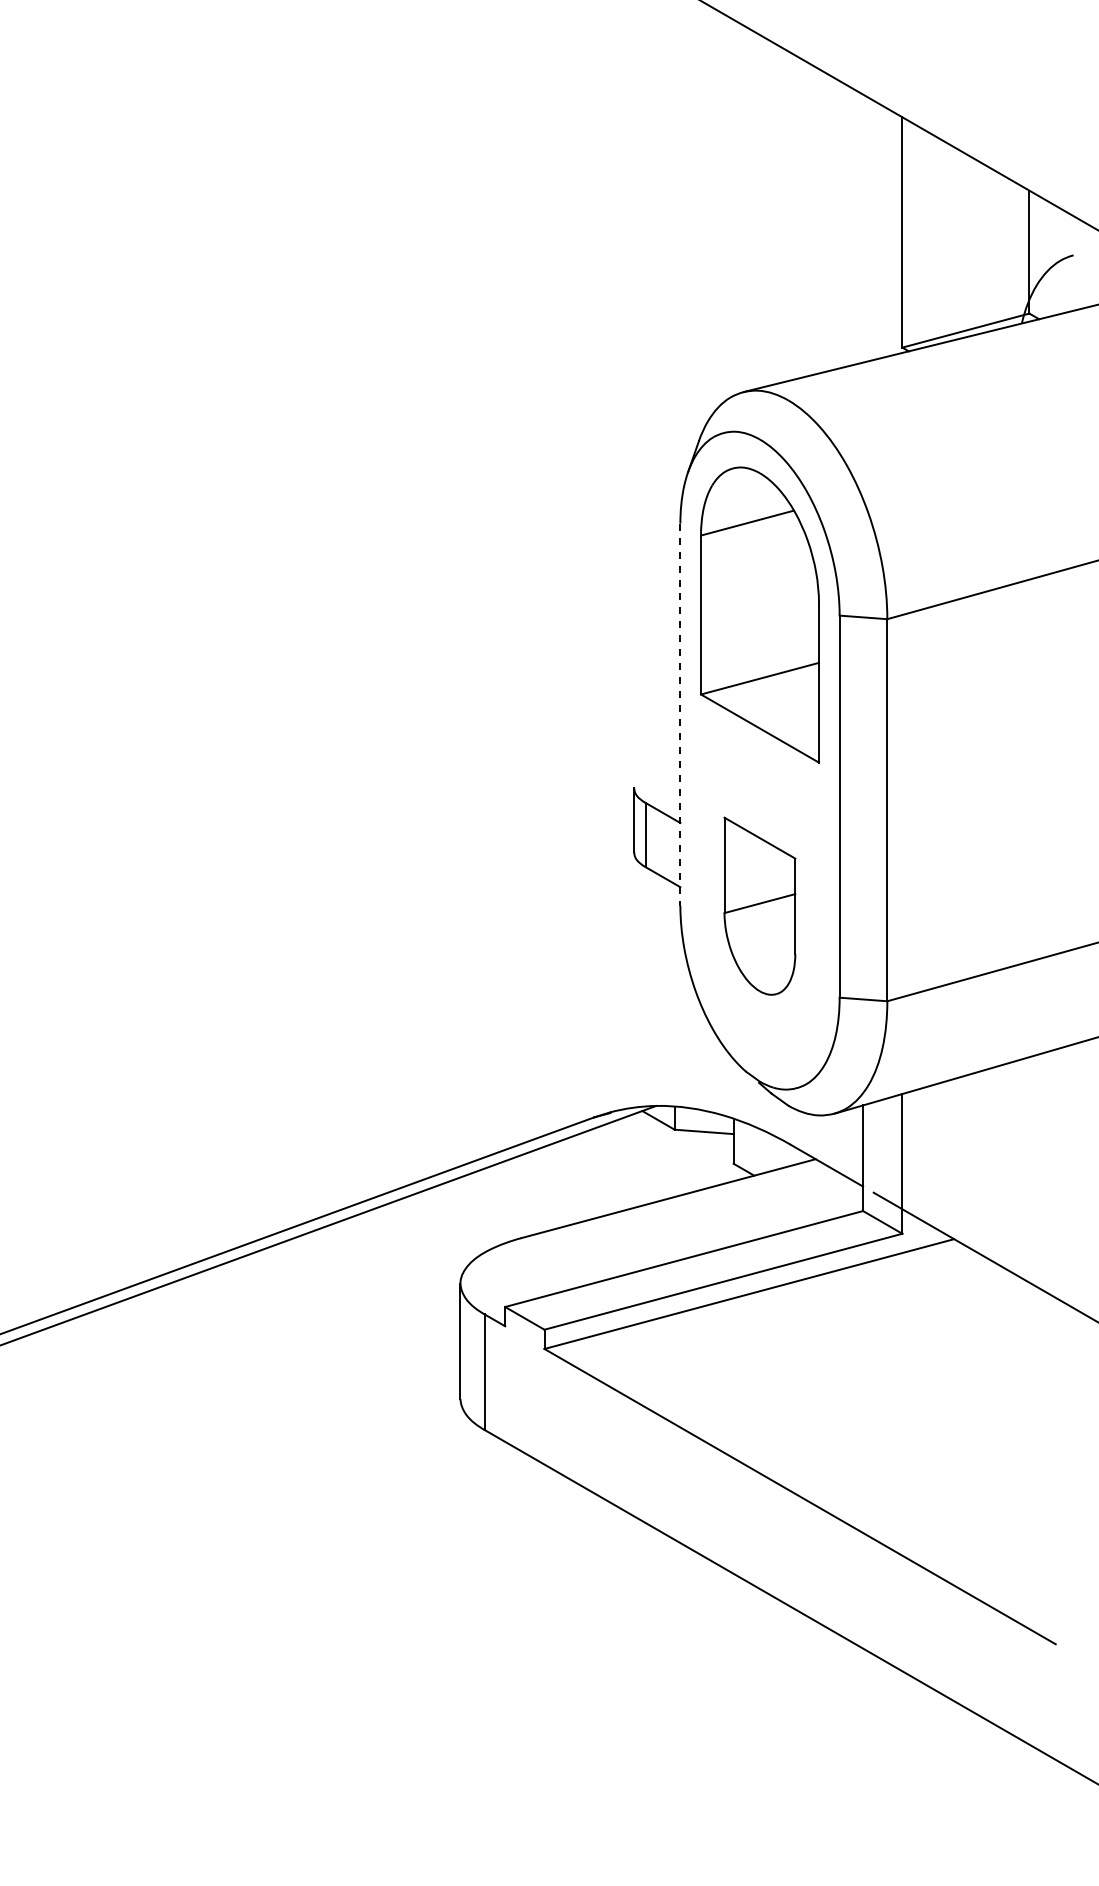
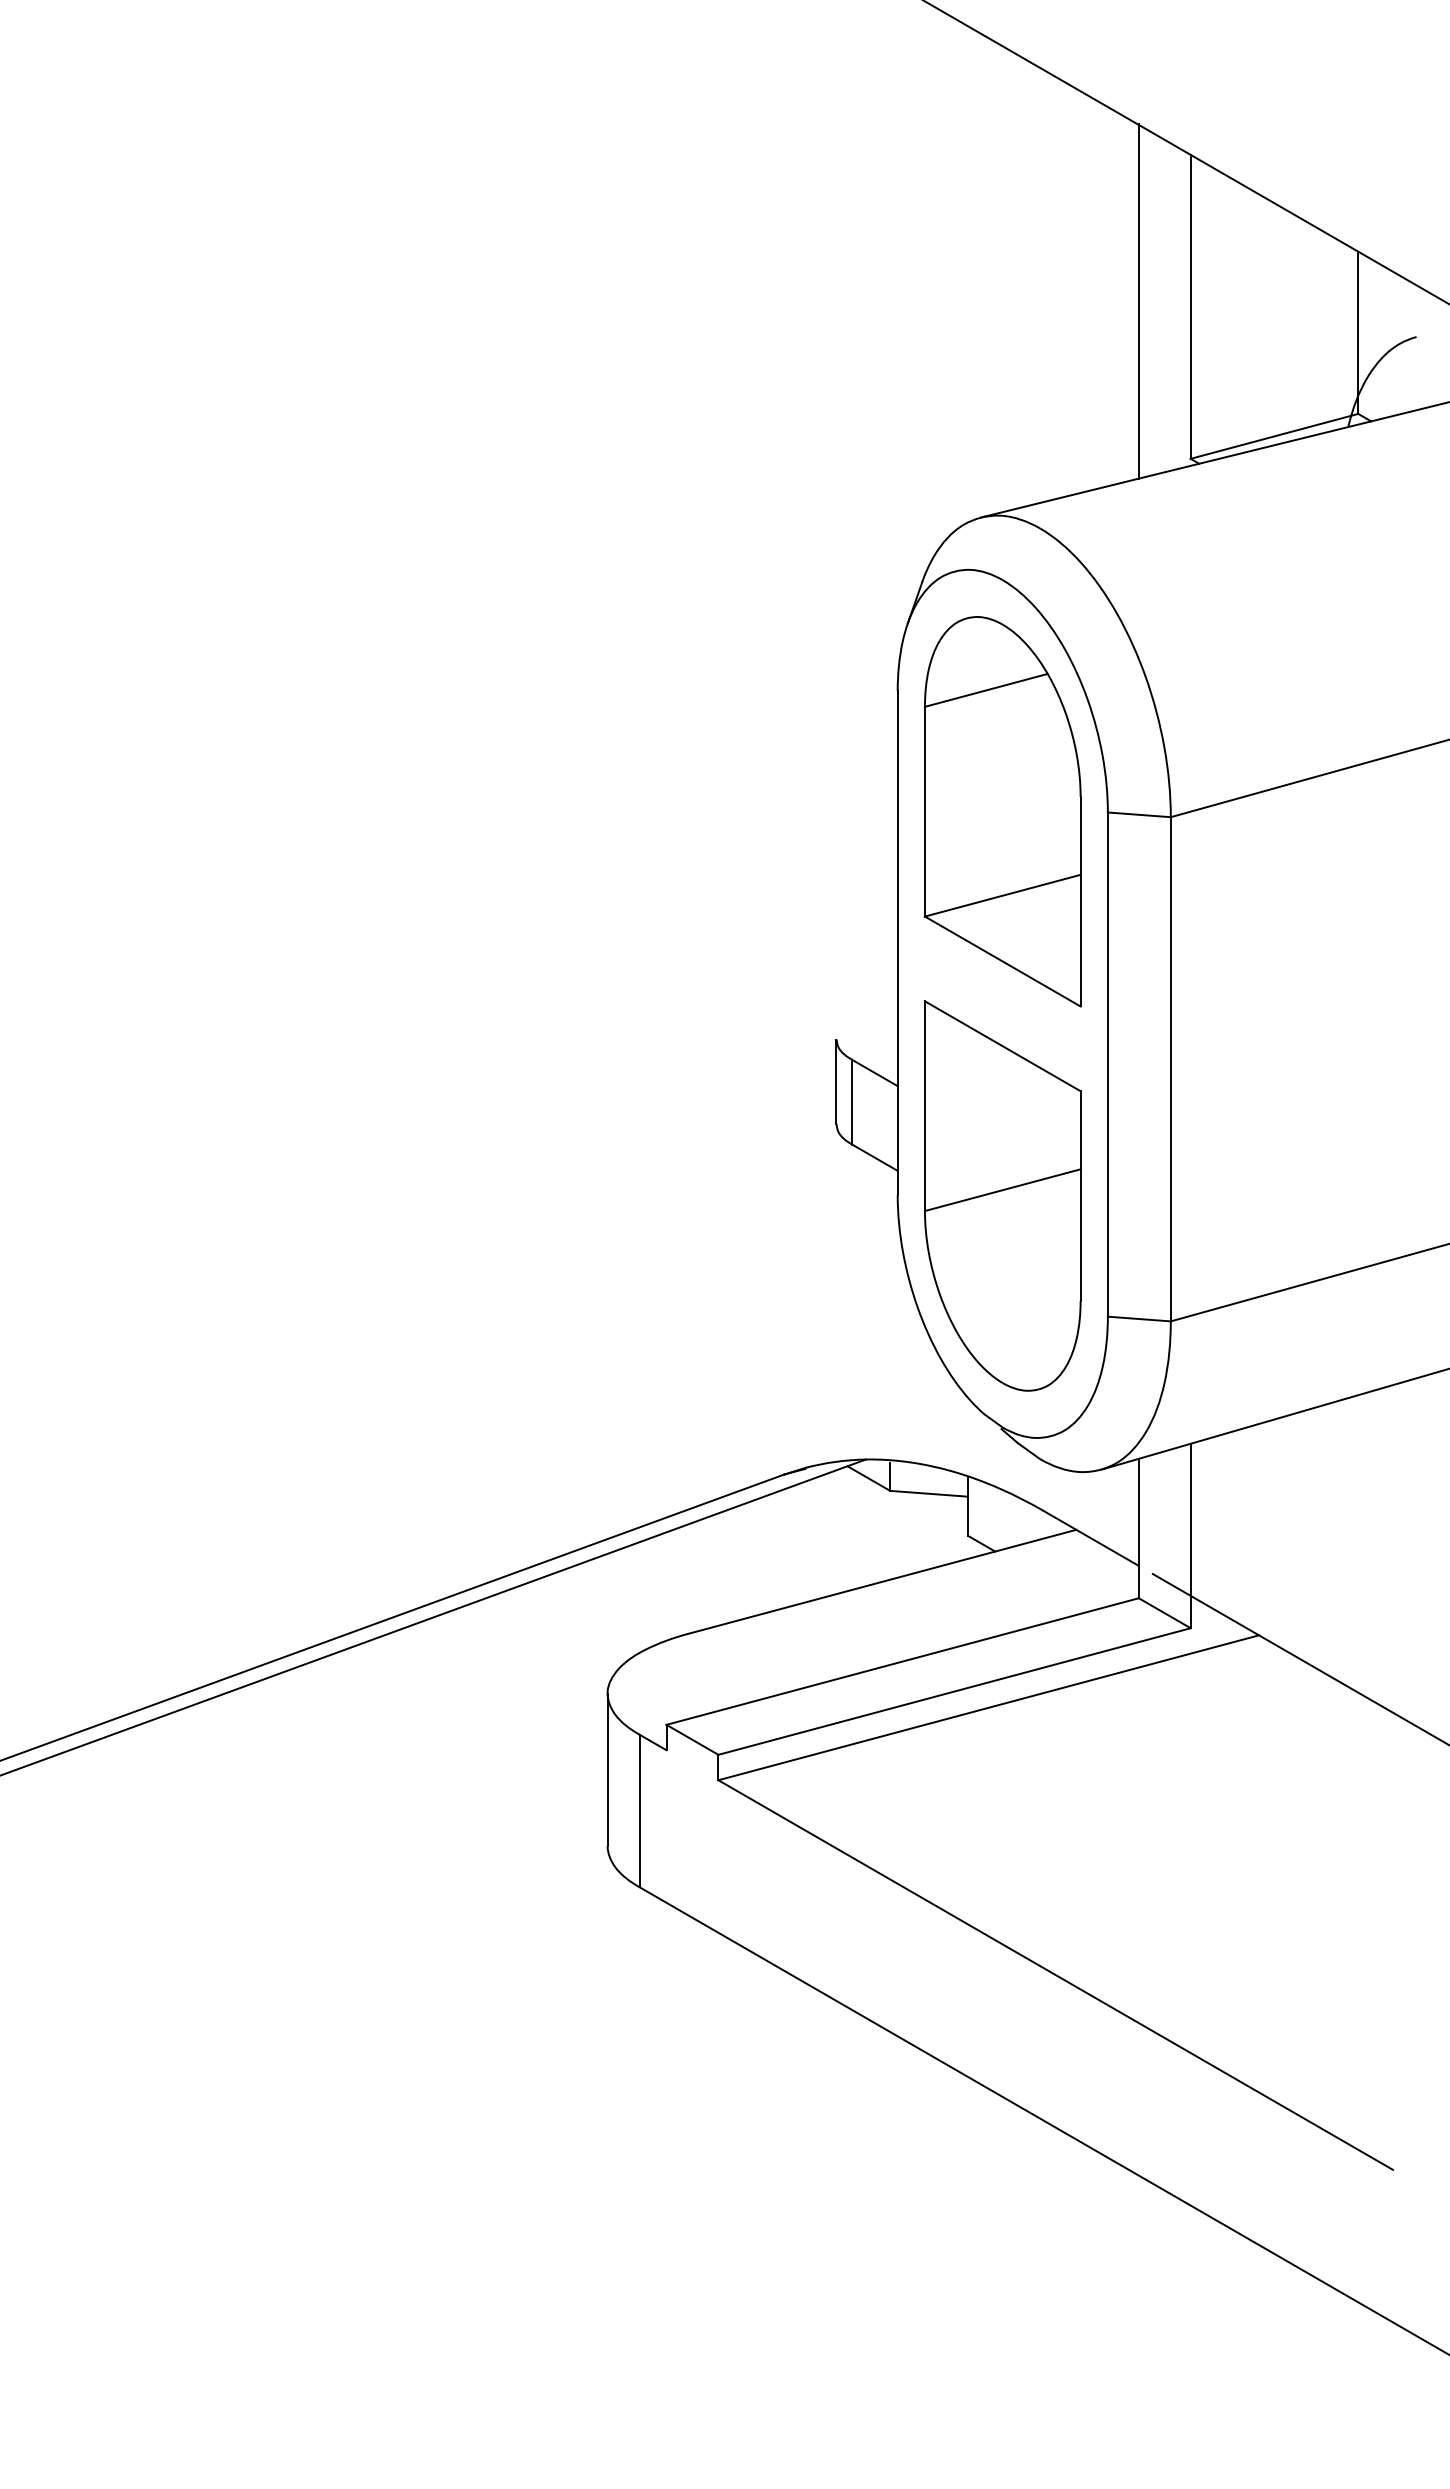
line: (862, 227) -> (1138, 300), added
line: (680, 714) -> (897, 943), dashed -> solid
part: (759, 905) -> (1002, 1195), size x1.67

